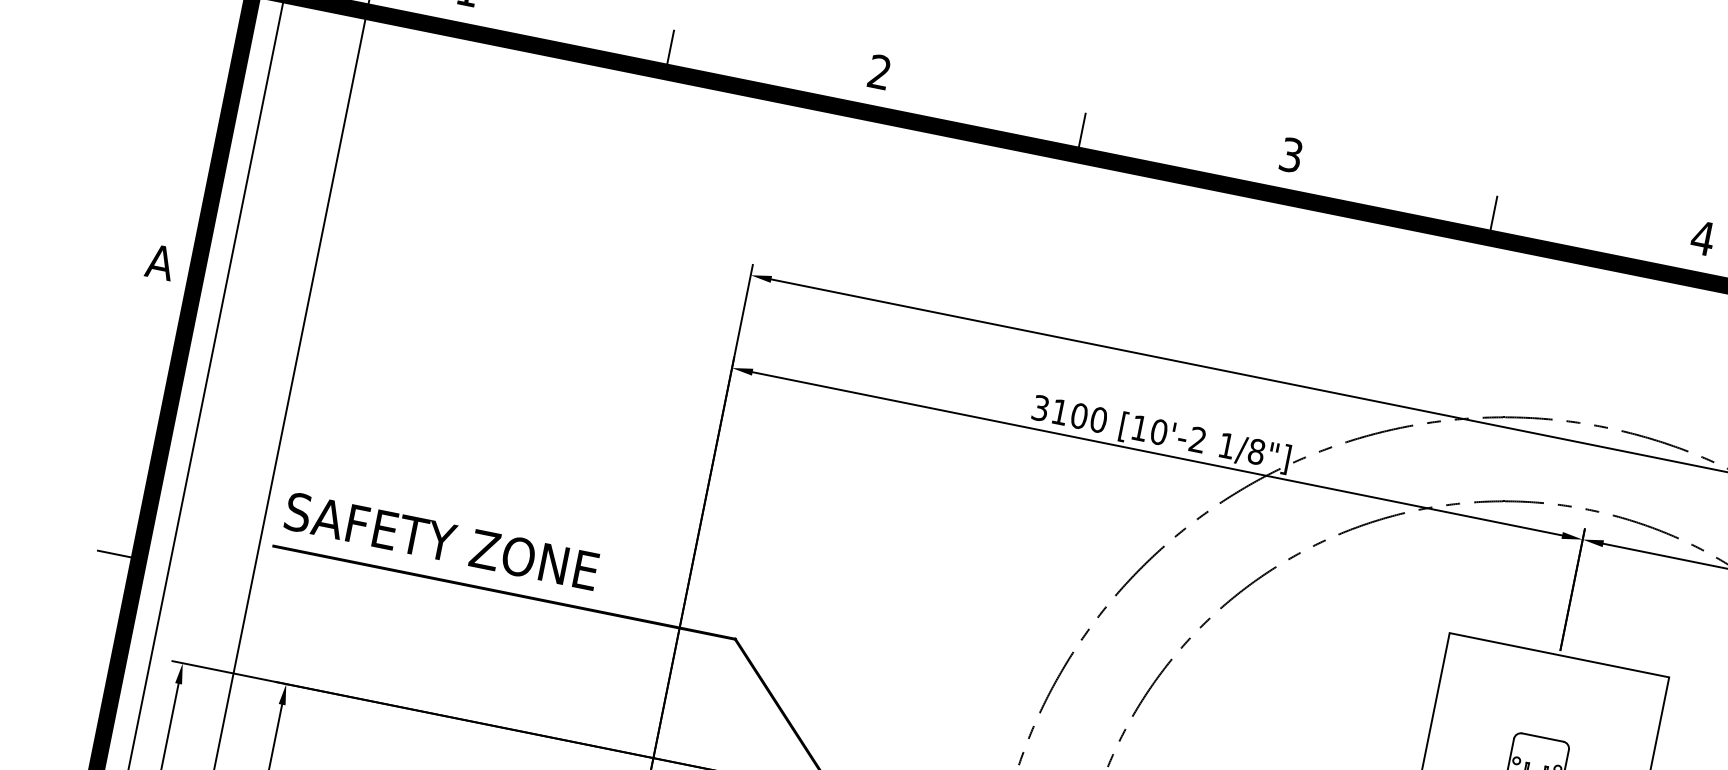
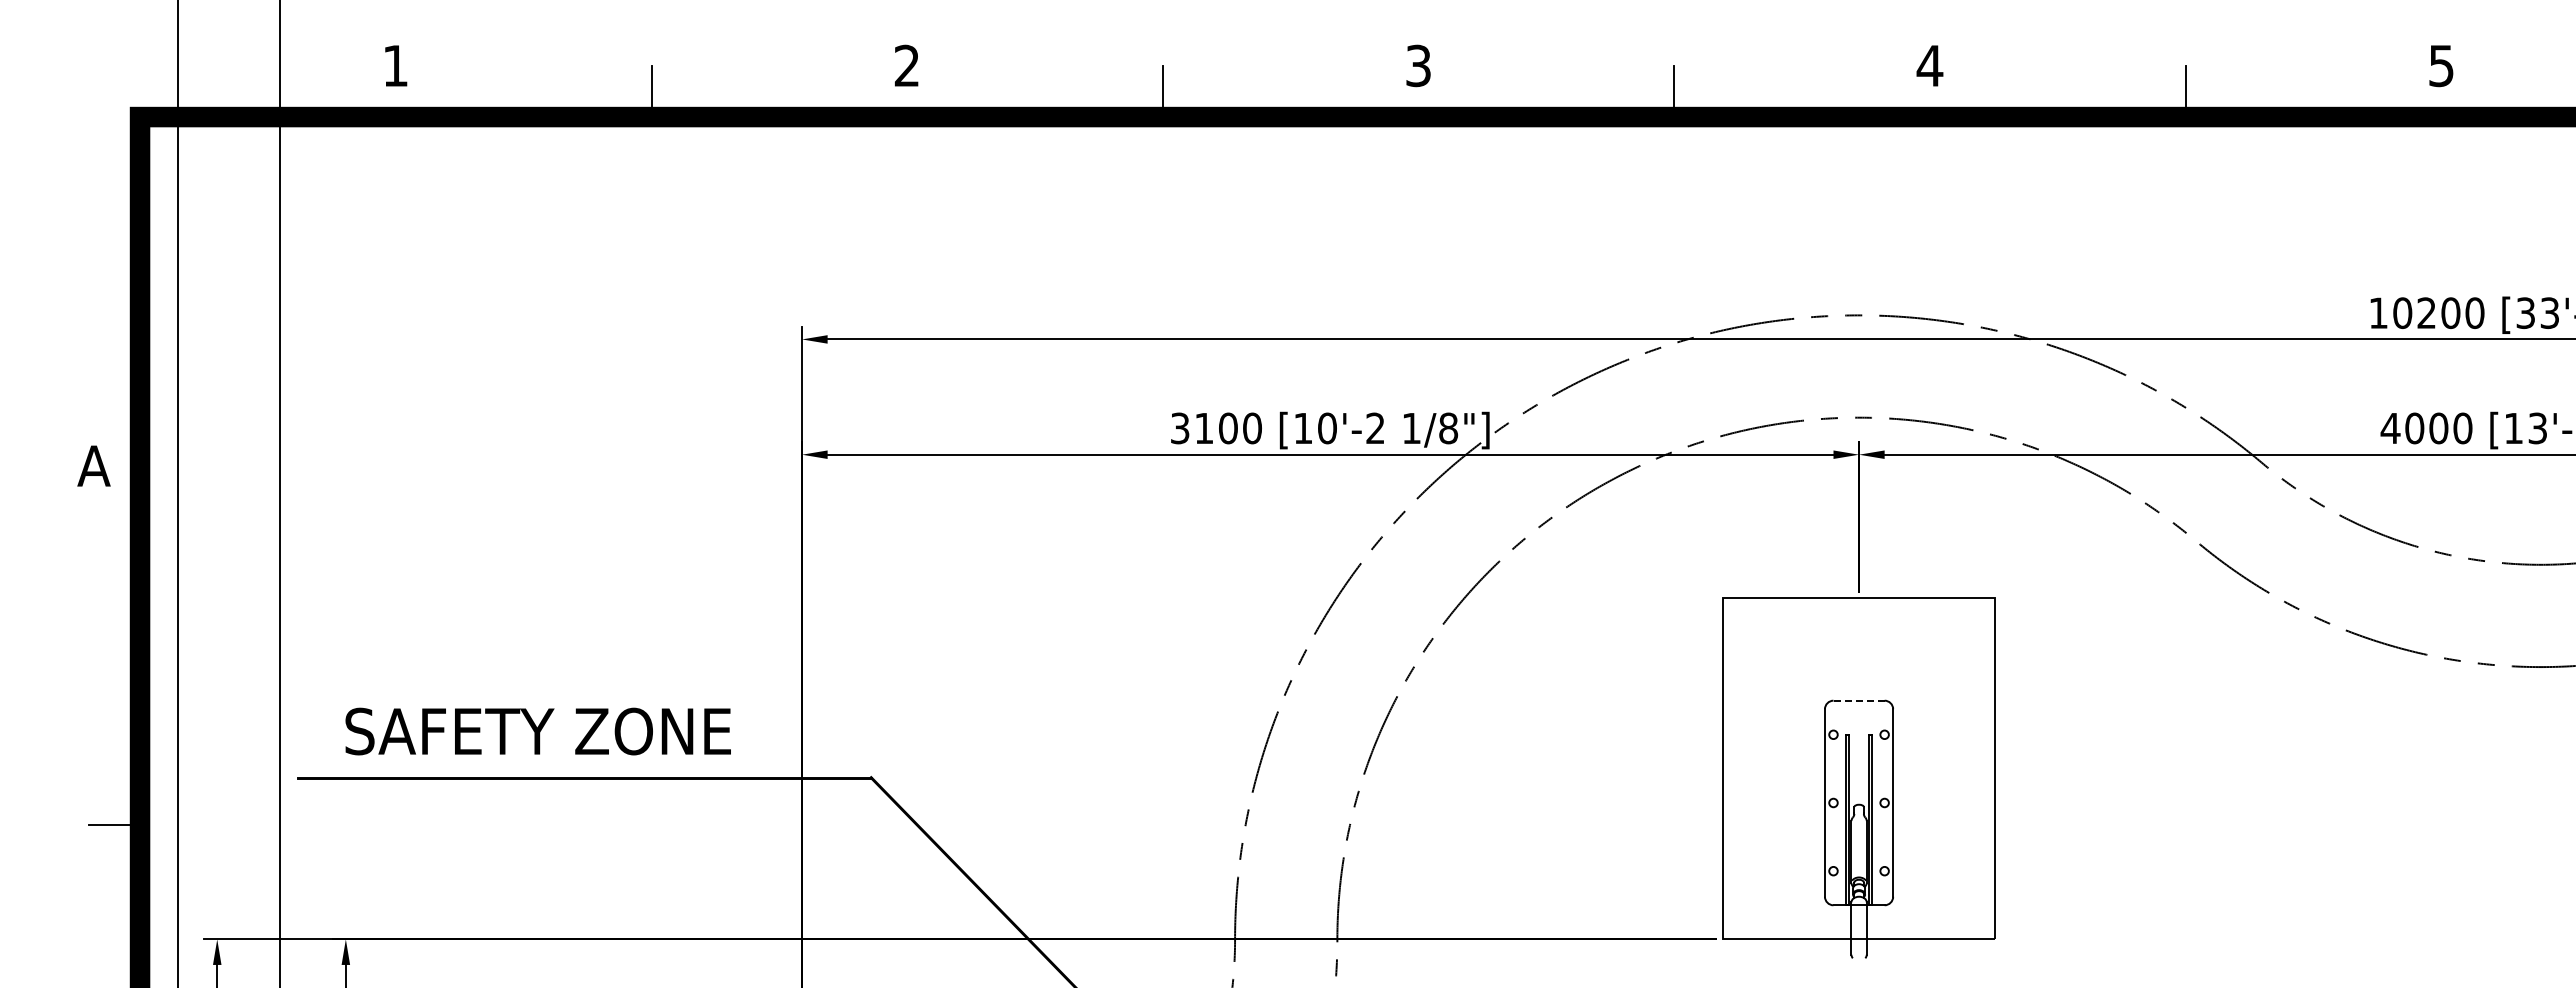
text: (441, 541) -> (537, 731), moved
line: (1543, 737) -> (1859, 700), solid -> dashed

